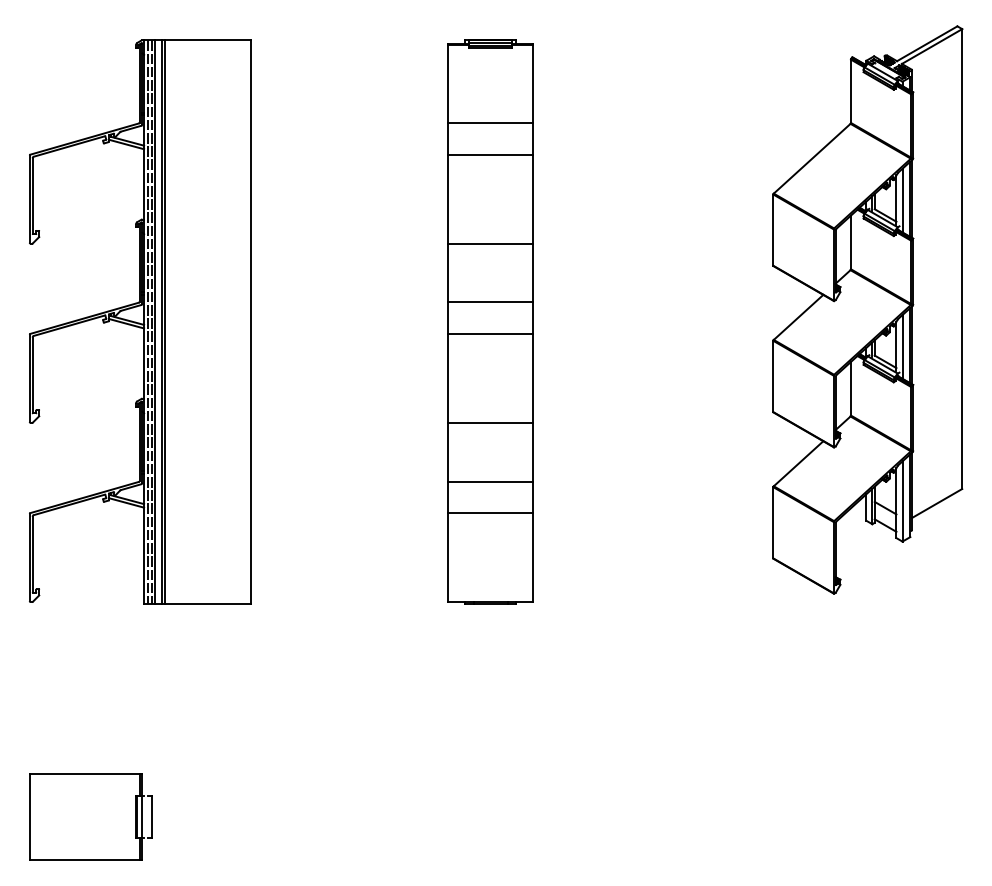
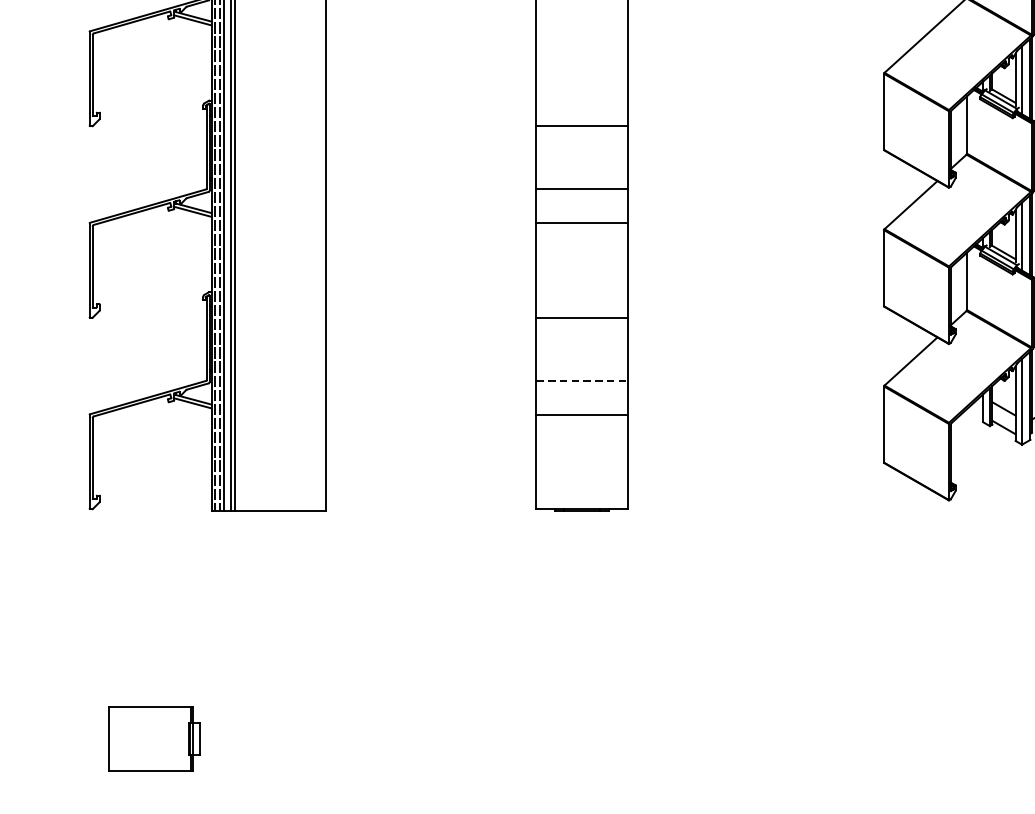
line: (490, 154) -> (581, 31), removed
line: (490, 481) -> (581, 380), solid -> dashed
part: (90, 816) -> (154, 738), size x0.7

